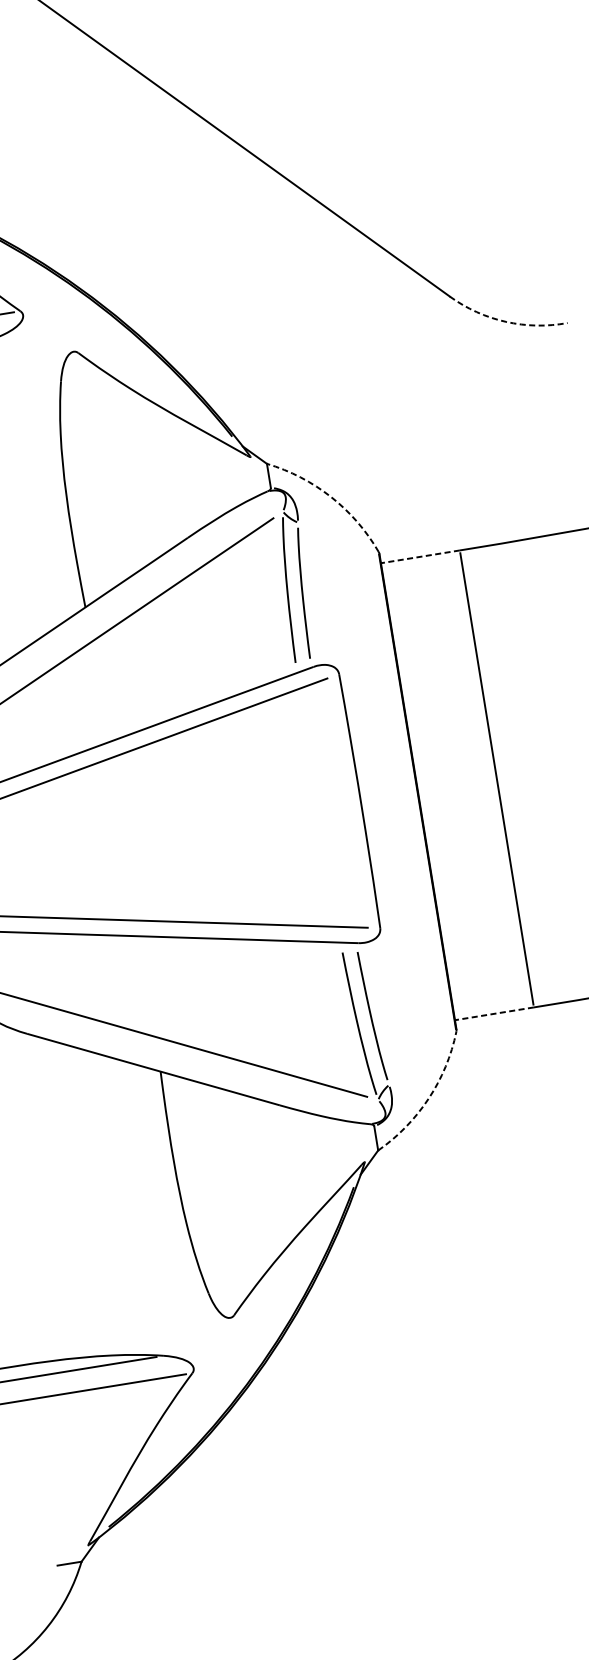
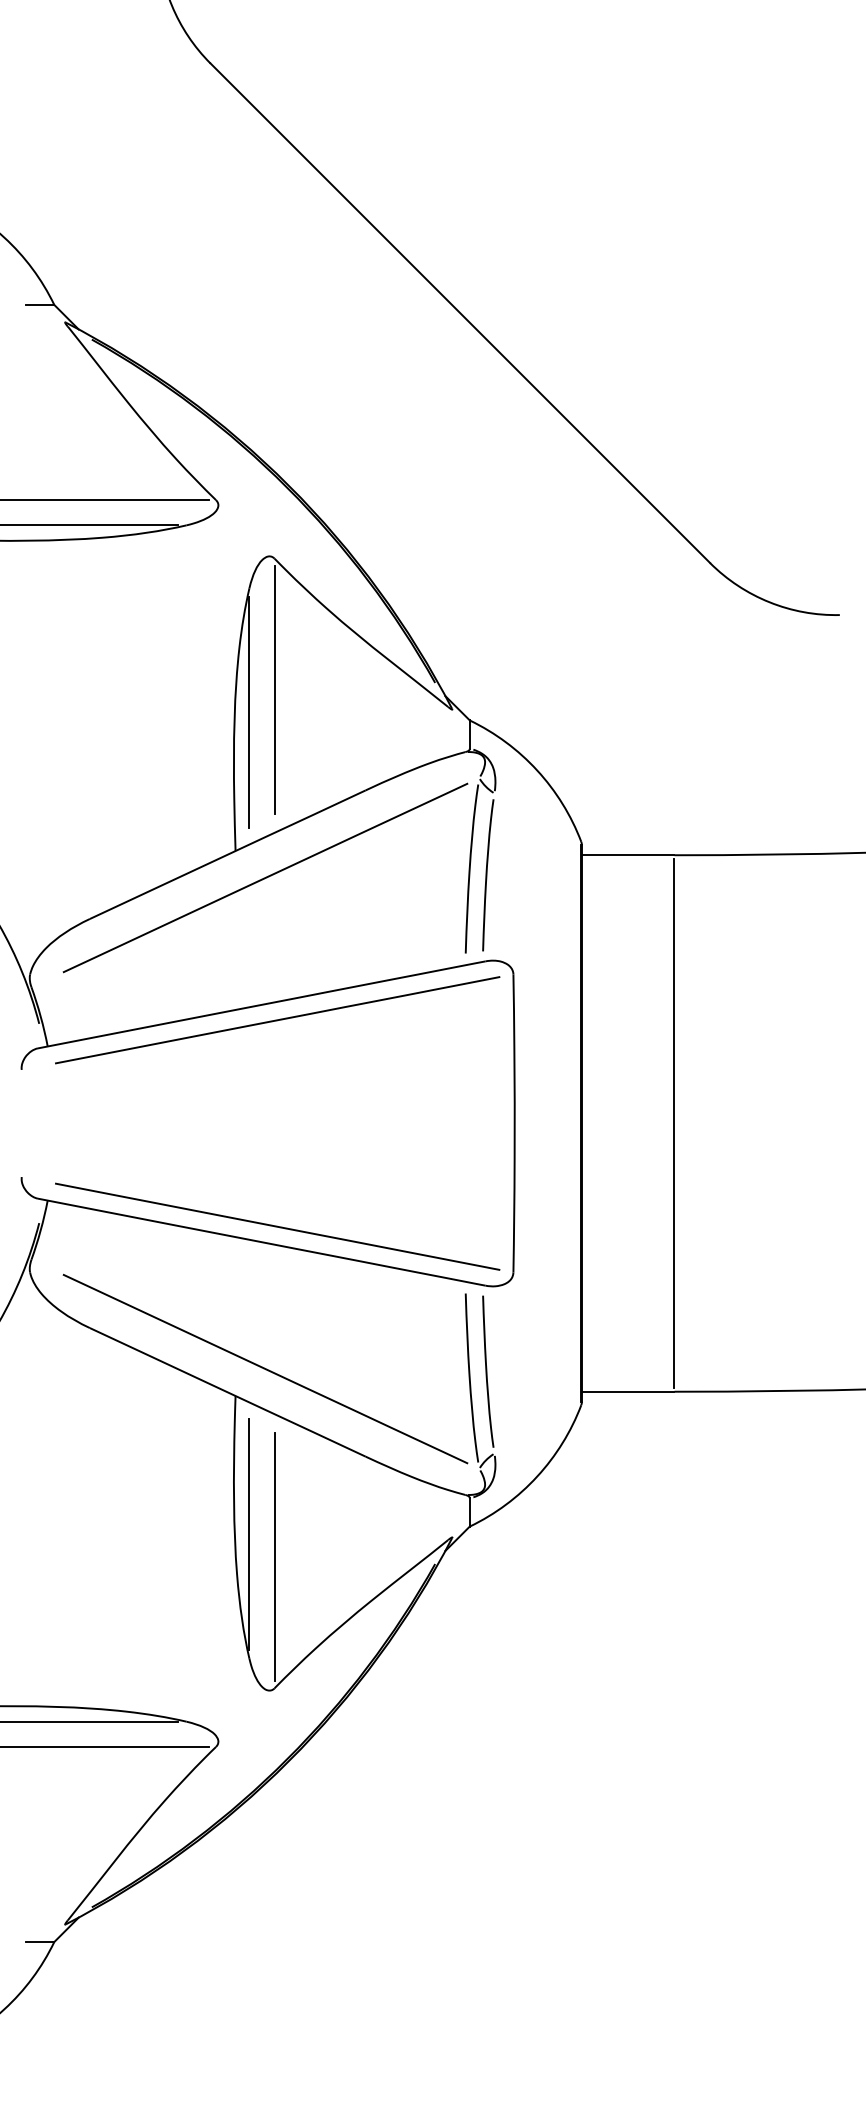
arc: (505, 322) -> (769, 602), dashed -> solid
line: (96, 465) -> (274, 690), added
line: (78, 487) -> (249, 712), added
arc: (331, 497) -> (537, 770), dashed -> solid
line: (419, 557) -> (627, 855), dashed -> solid
line: (493, 1013) -> (627, 1391), dashed -> solid
arc: (428, 1098) -> (537, 1476), dashed -> solid
line: (191, 1187) -> (249, 1534), added
line: (215, 1202) -> (274, 1556), added

